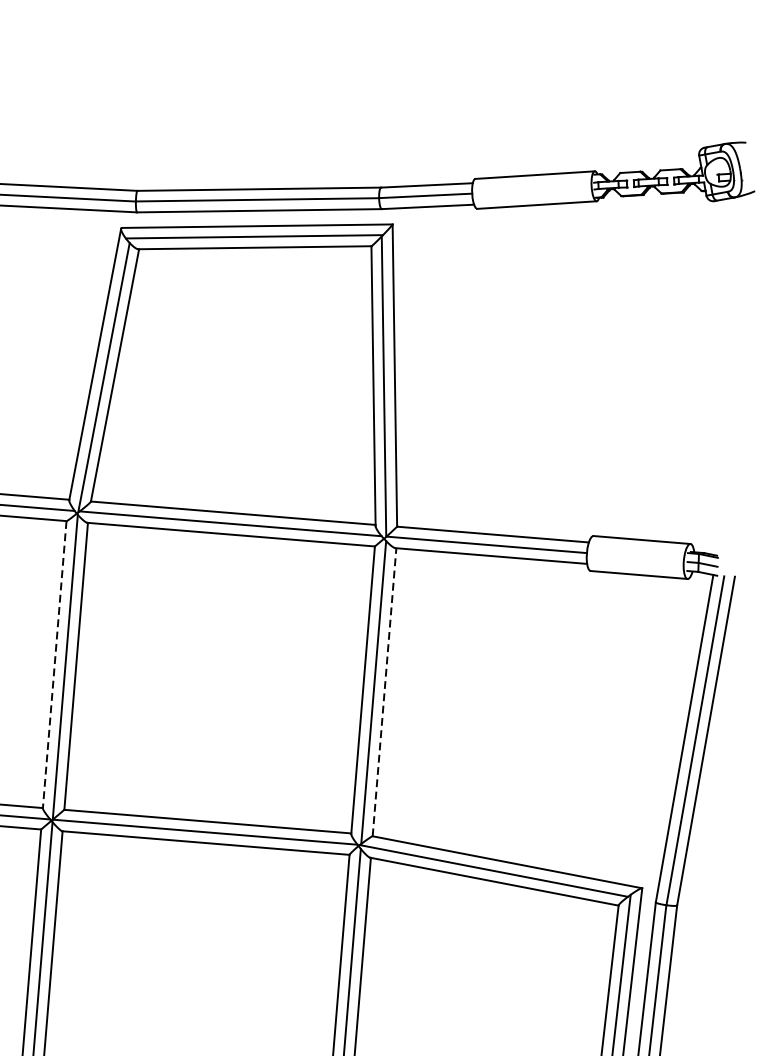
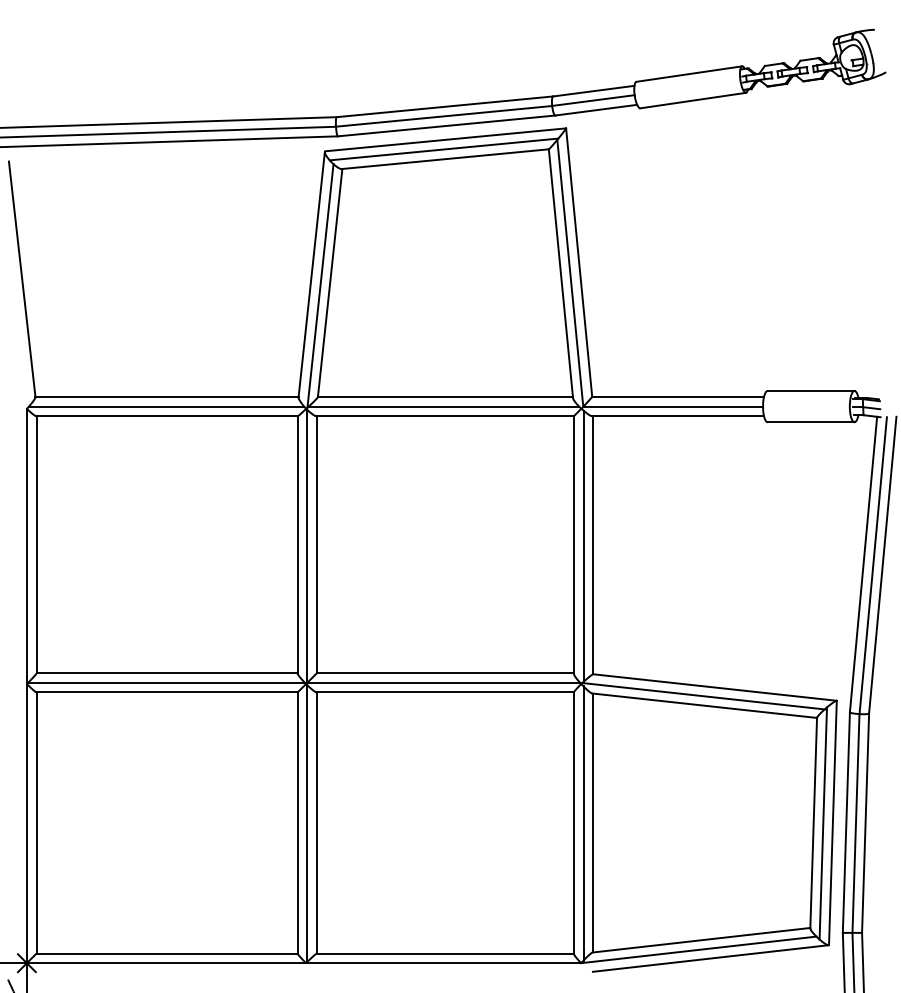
line: (54, 664) -> (297, 544), dashed -> solid
line: (385, 691) -> (593, 544), dashed -> solid

